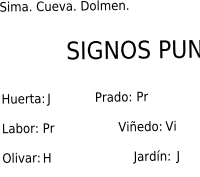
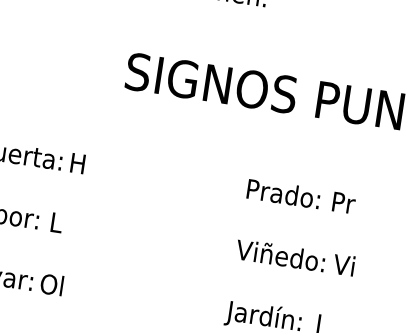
text: (122, 96) -> (302, 196), moved
text: (50, 99) -> (75, 165), J -> H
text: (146, 126) -> (294, 258), moved
text: (49, 127) -> (63, 222), Pr -> L
text: (48, 157) -> (51, 284), H -> Ol

